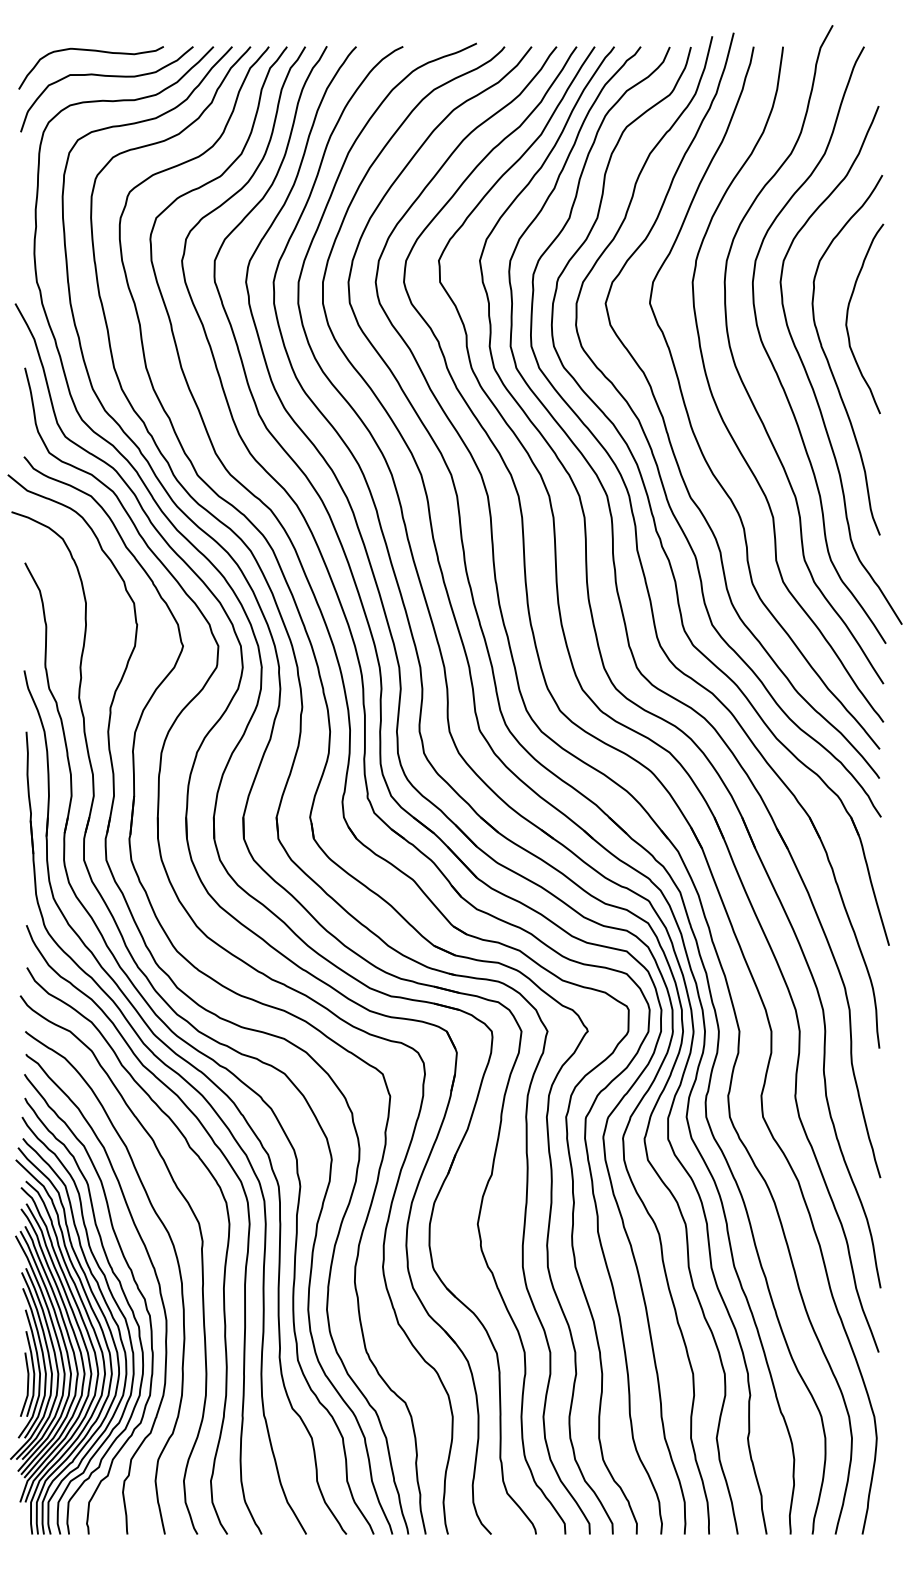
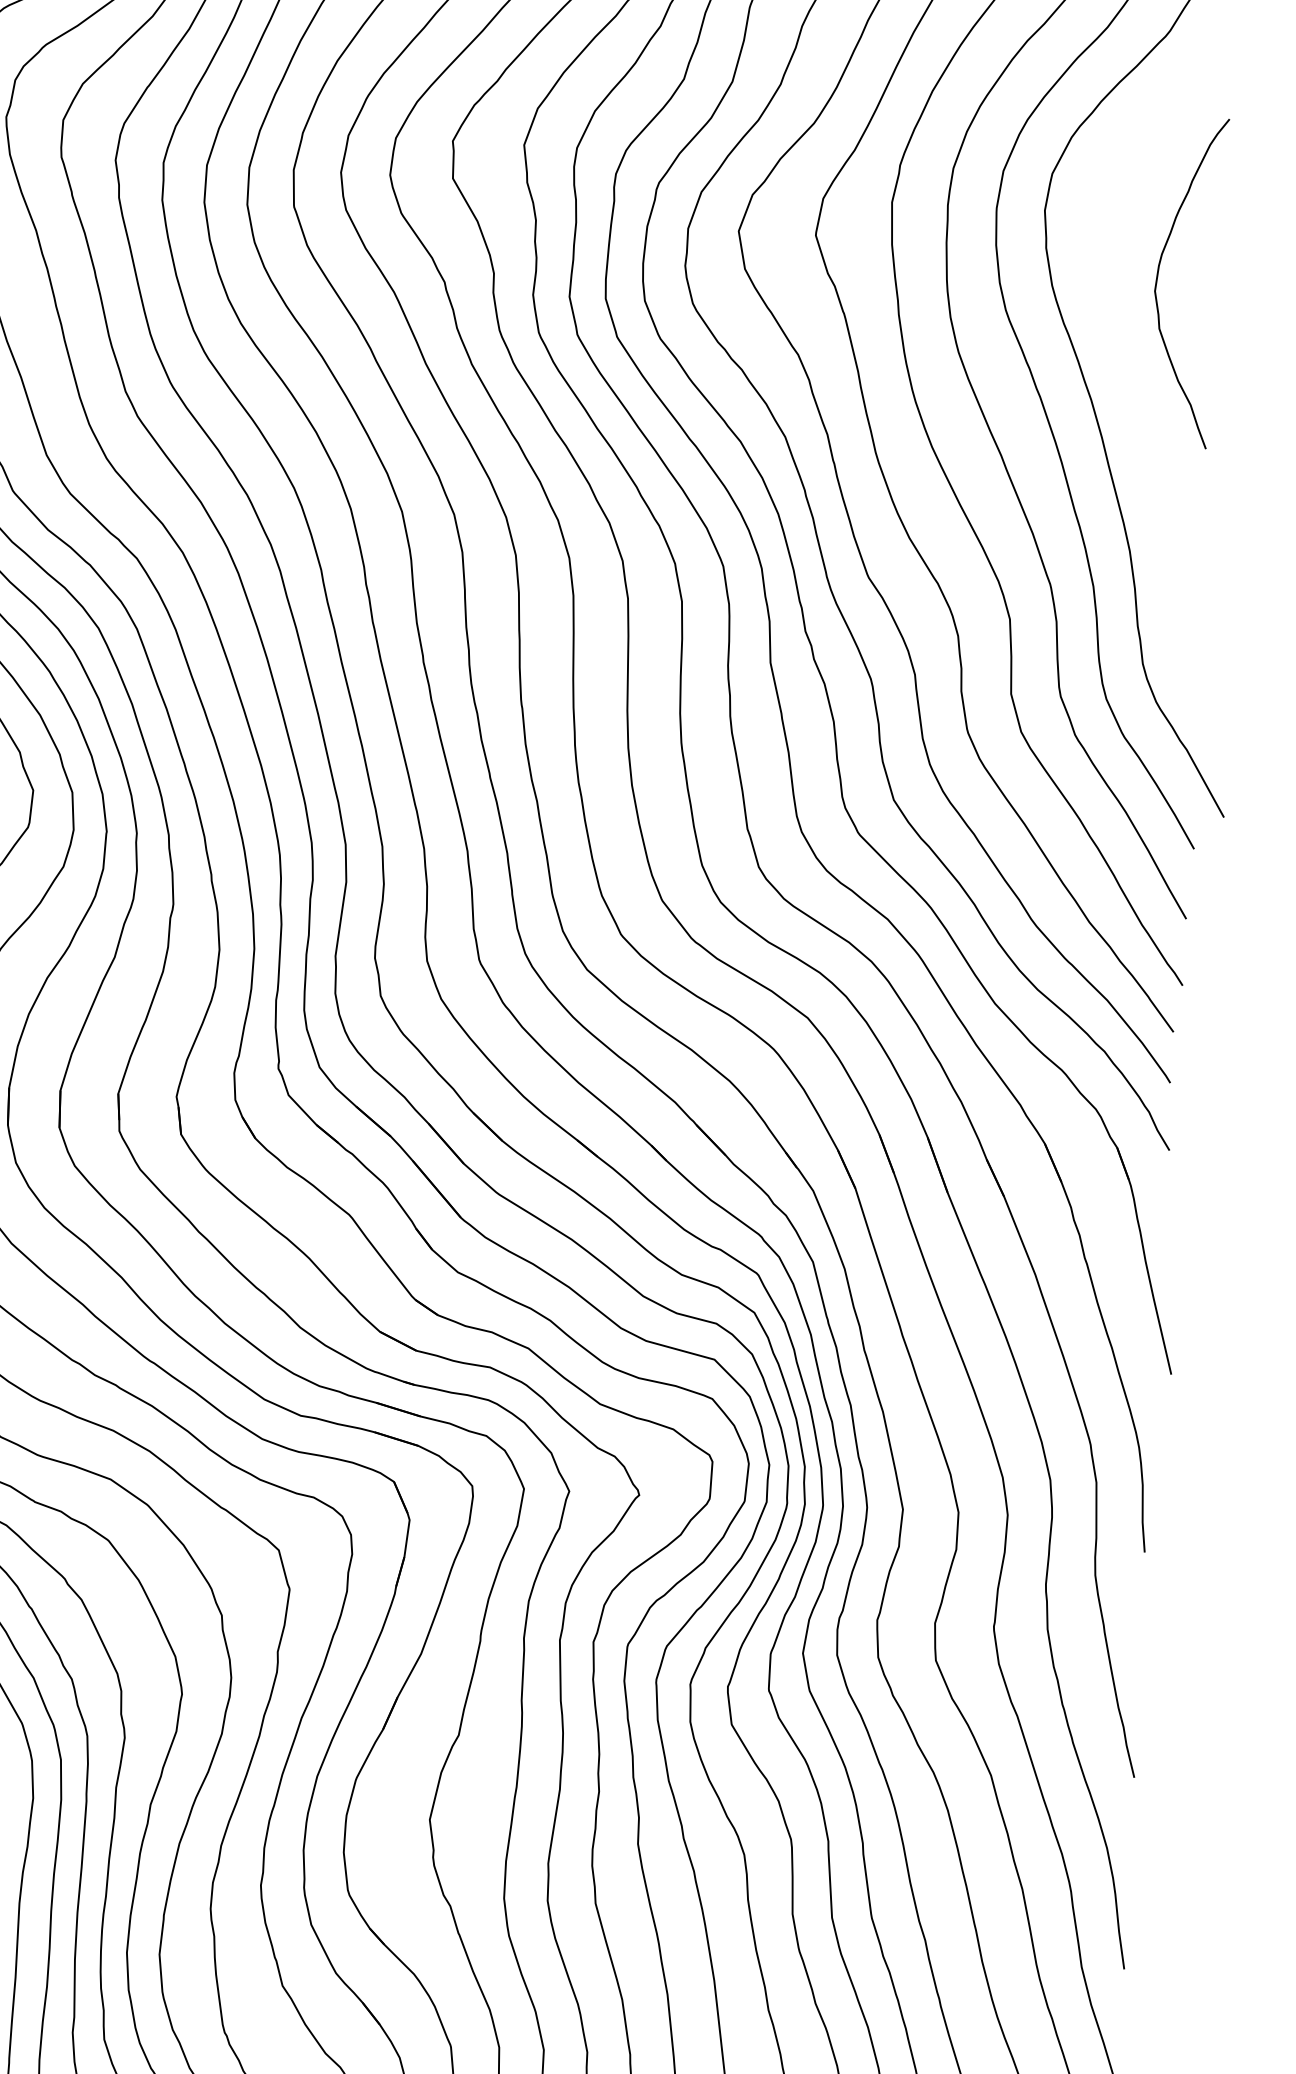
curve: (829, 362) -> (1122, 354), removed

